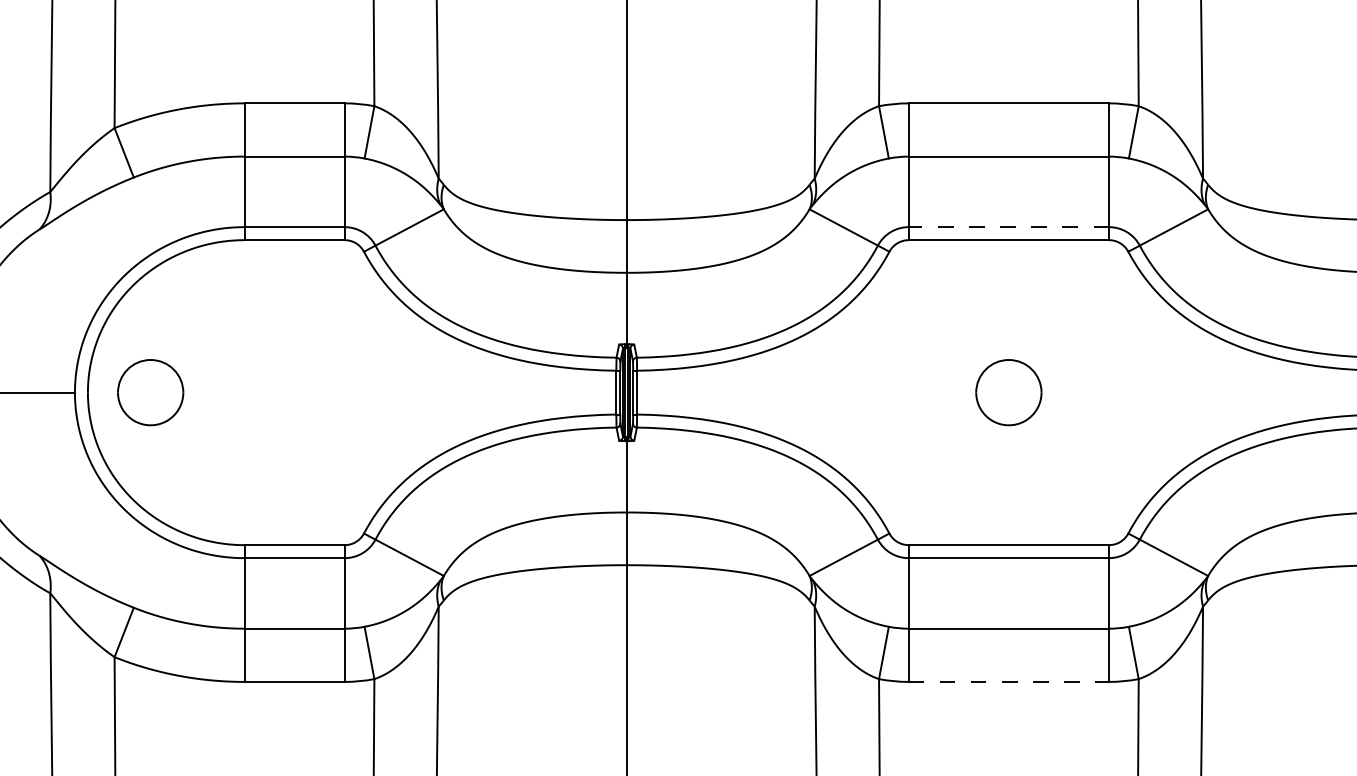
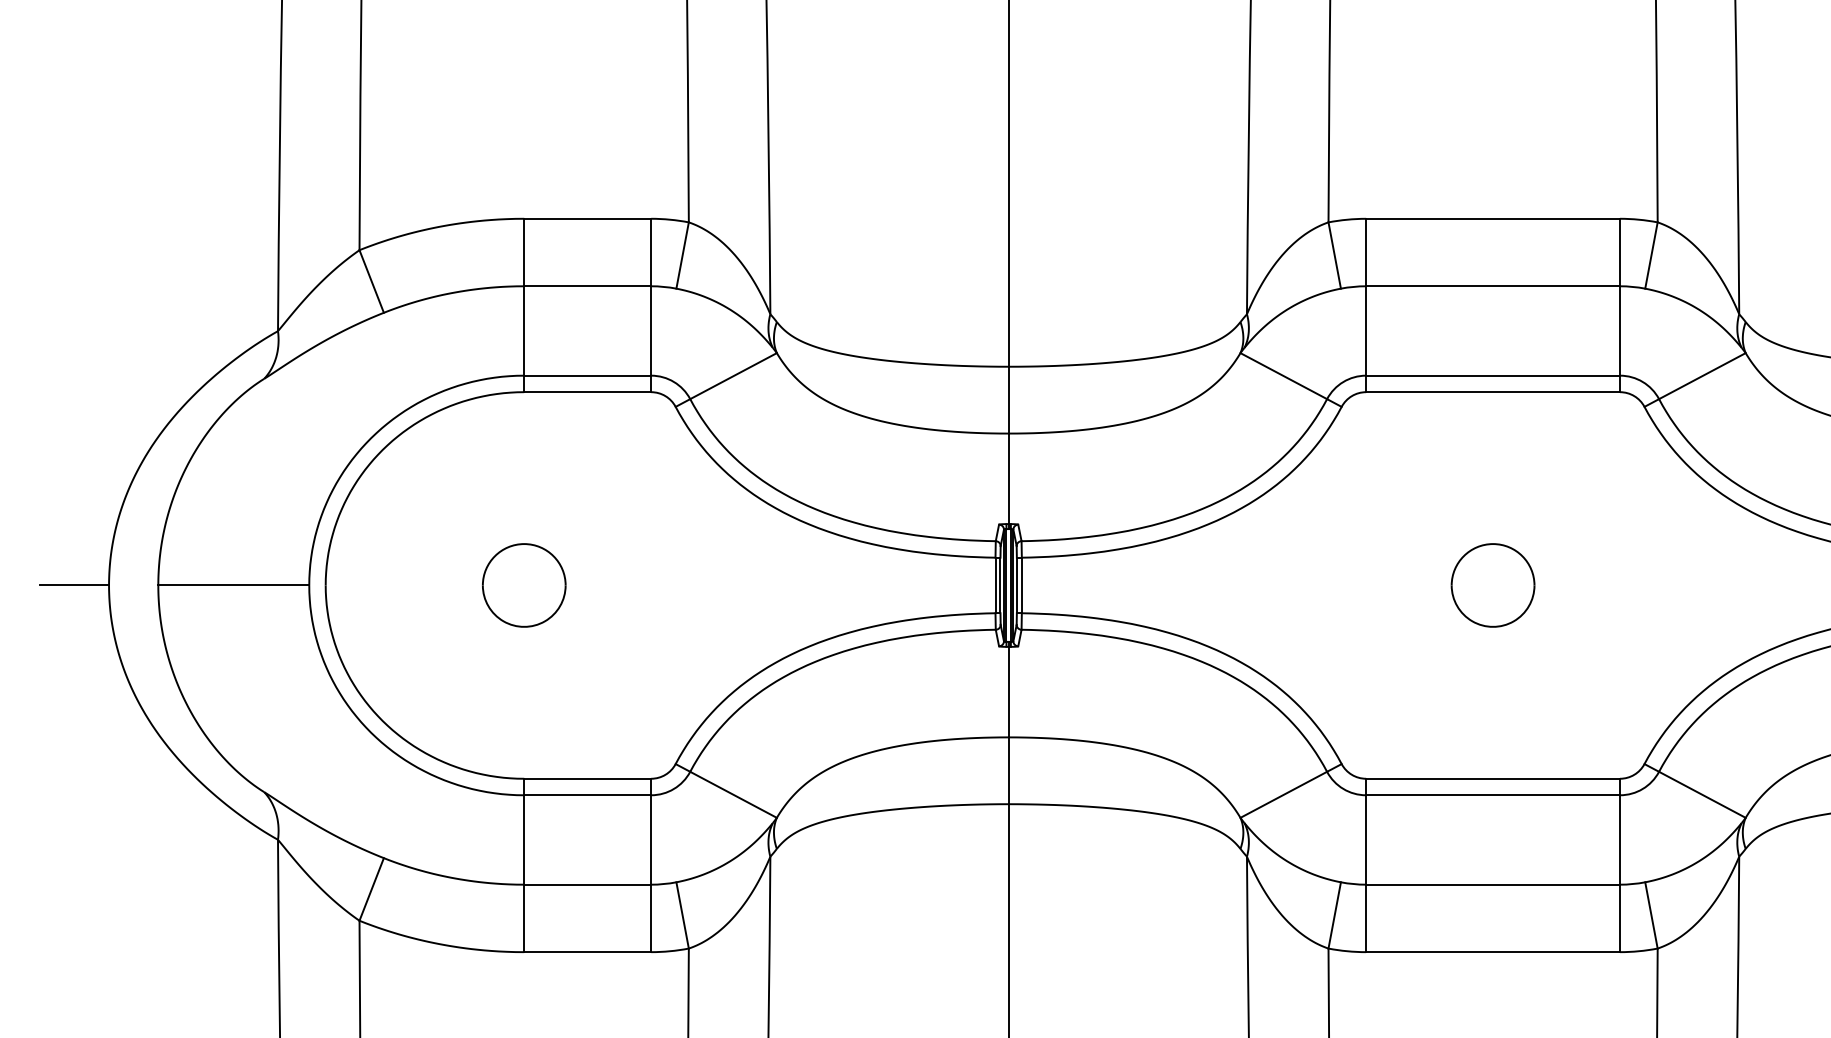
line: (1009, 227) -> (1493, 375), dashed -> solid
part: (150, 392) -> (524, 585), moved
line: (1009, 682) -> (1493, 952), dashed -> solid

